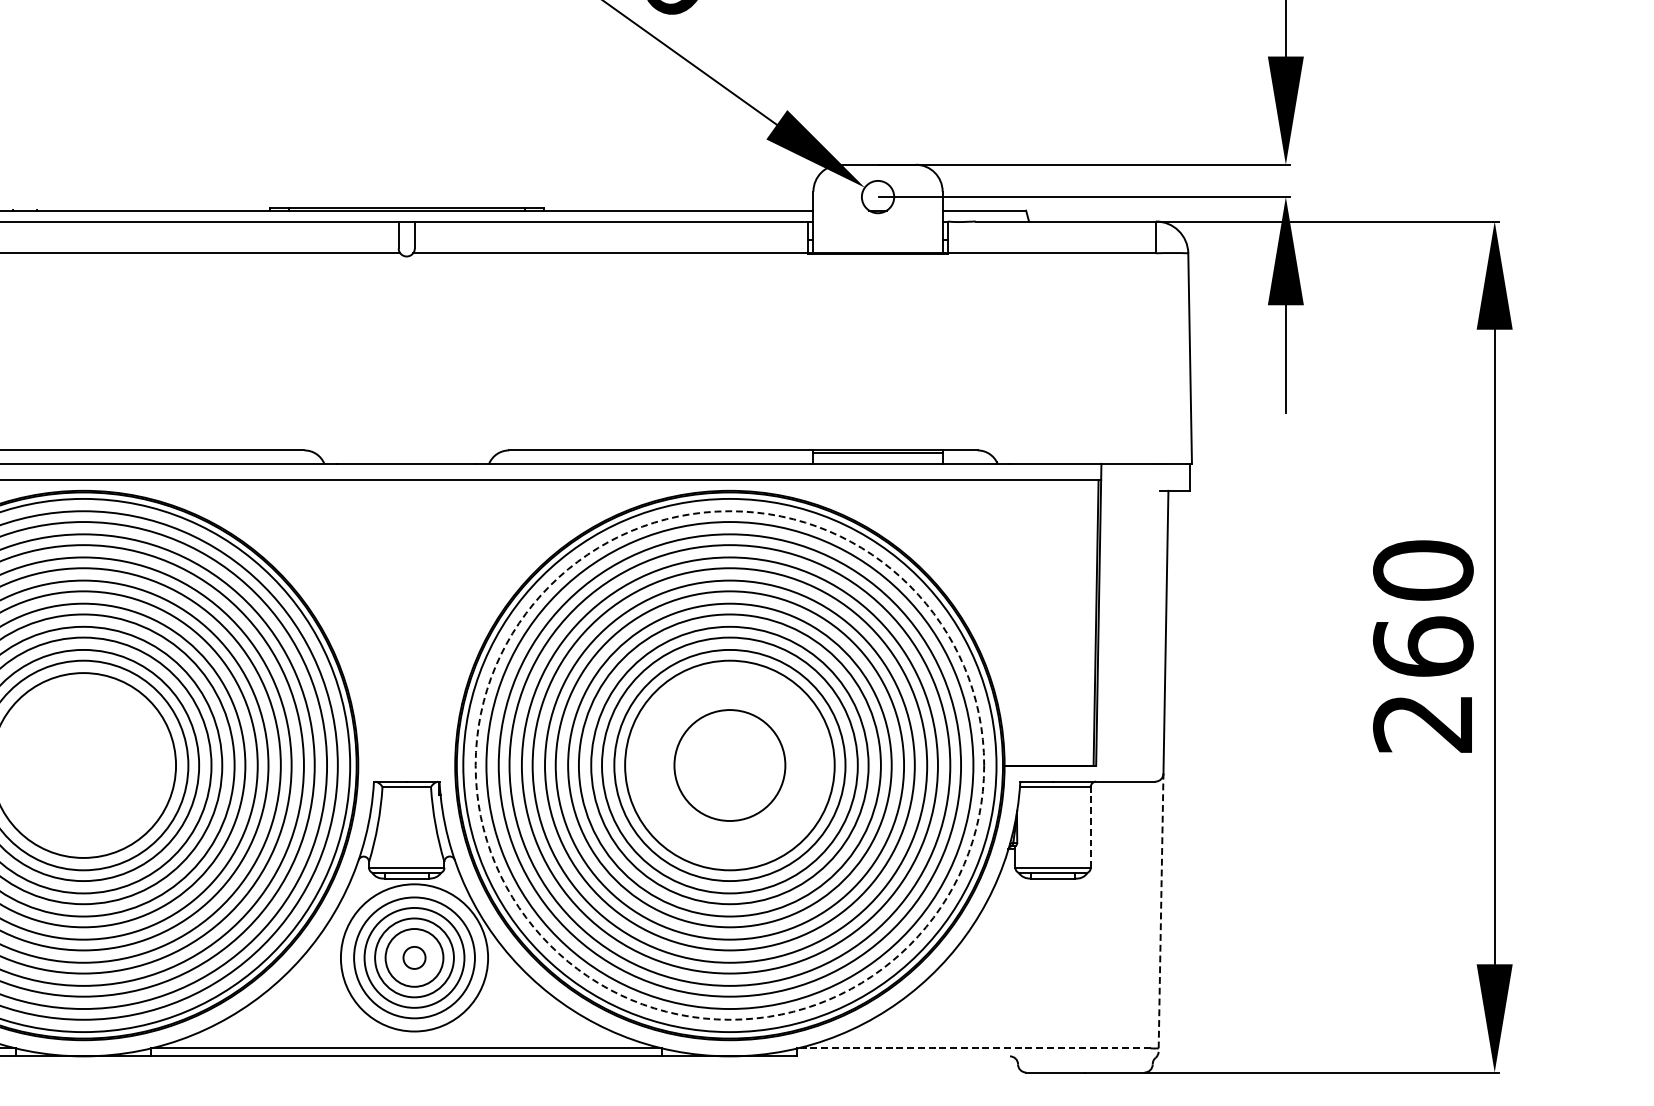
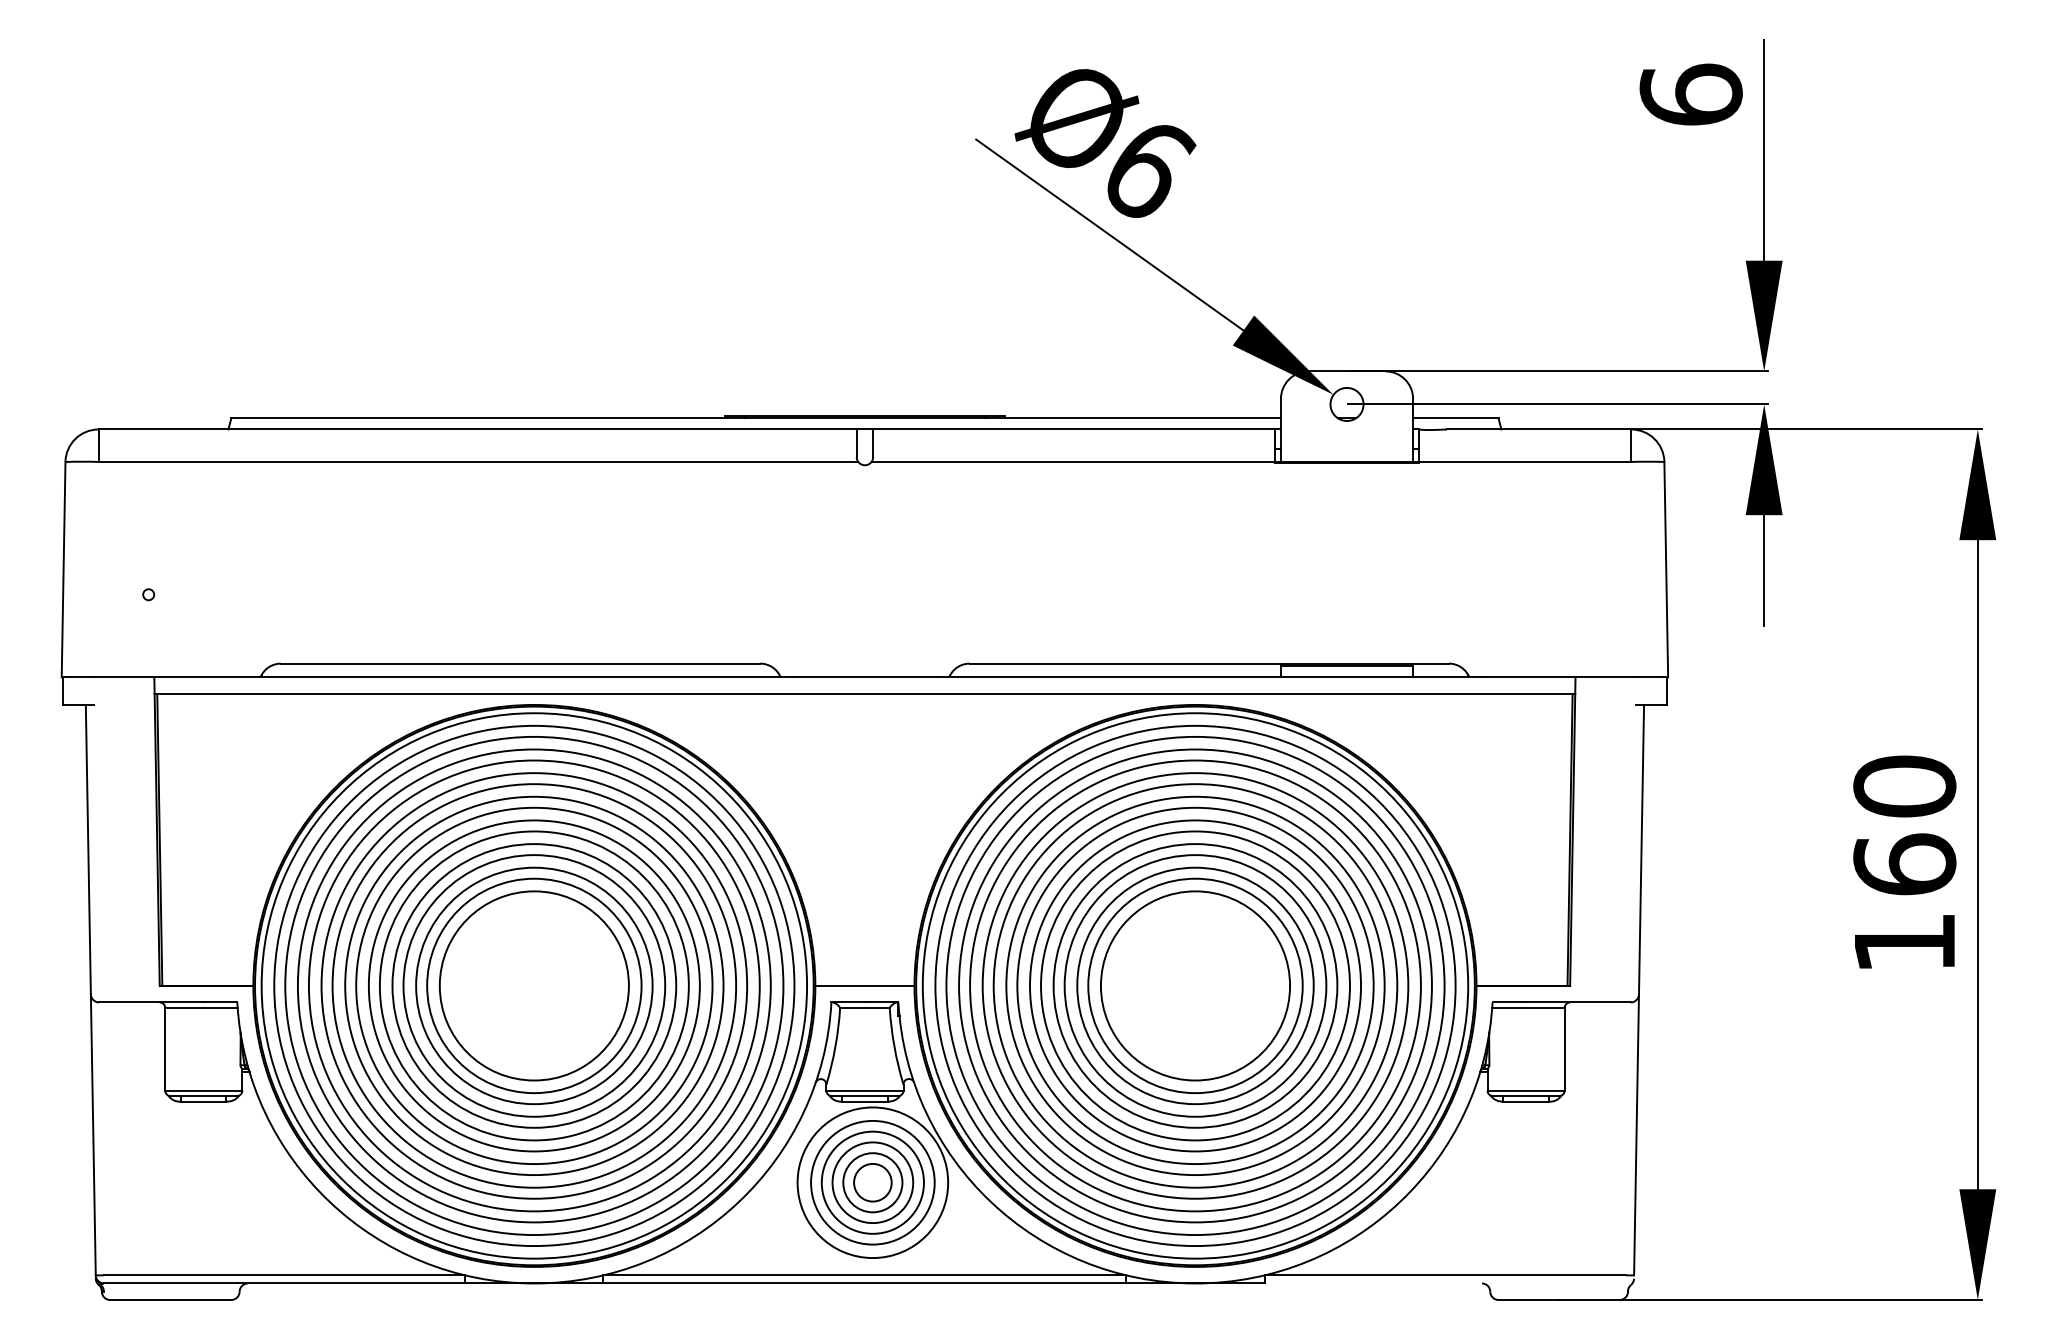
text: (1422, 724) -> (1903, 943), 260 -> 160
line: (406, 765) -> (864, 985), added
circle: (729, 765) -> (1195, 985), dashed -> solid
circle: (729, 765) -> (1195, 985), size x1.67
line: (1090, 826) -> (1564, 1048), dashed -> solid
line: (1161, 910) -> (1636, 1134), dashed -> solid
circle: (414, 957) -> (872, 1182), size x1.67
line: (974, 1048) -> (1445, 1275), dashed -> solid

